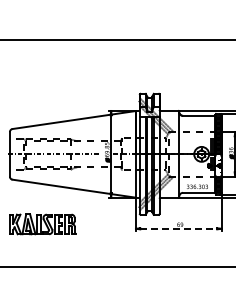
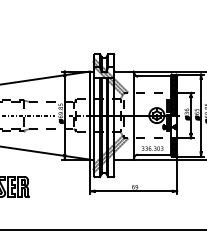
line: (179, 228) -> (134, 190), dashed -> solid

